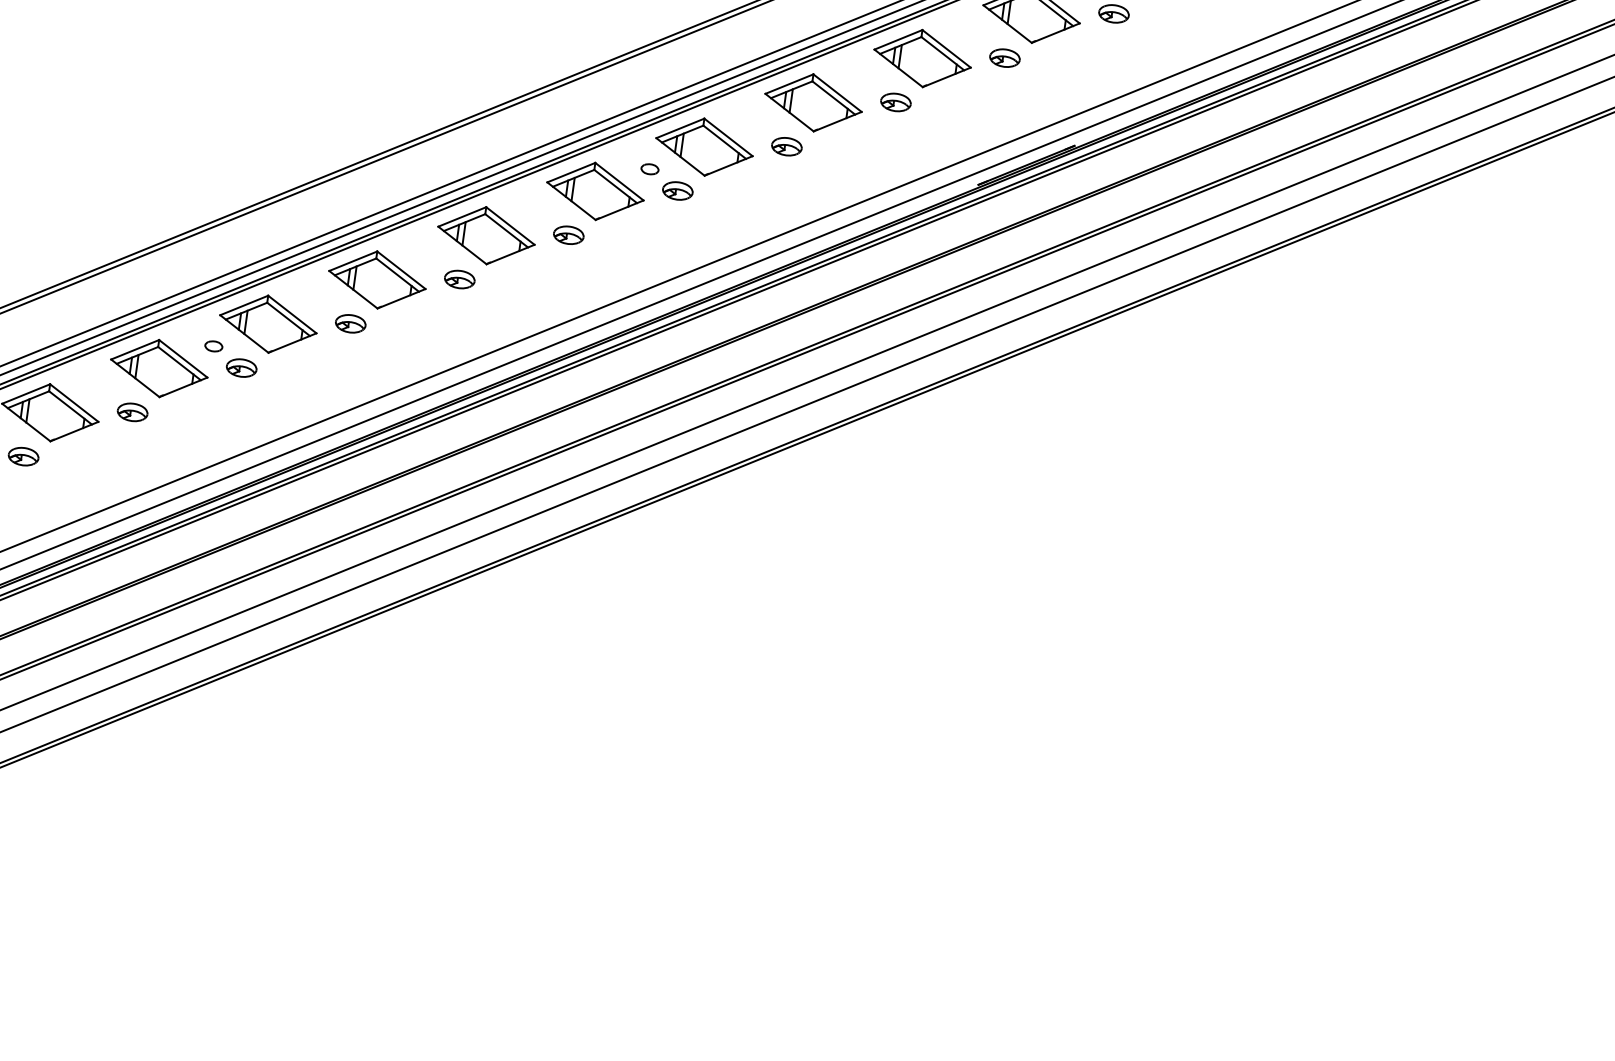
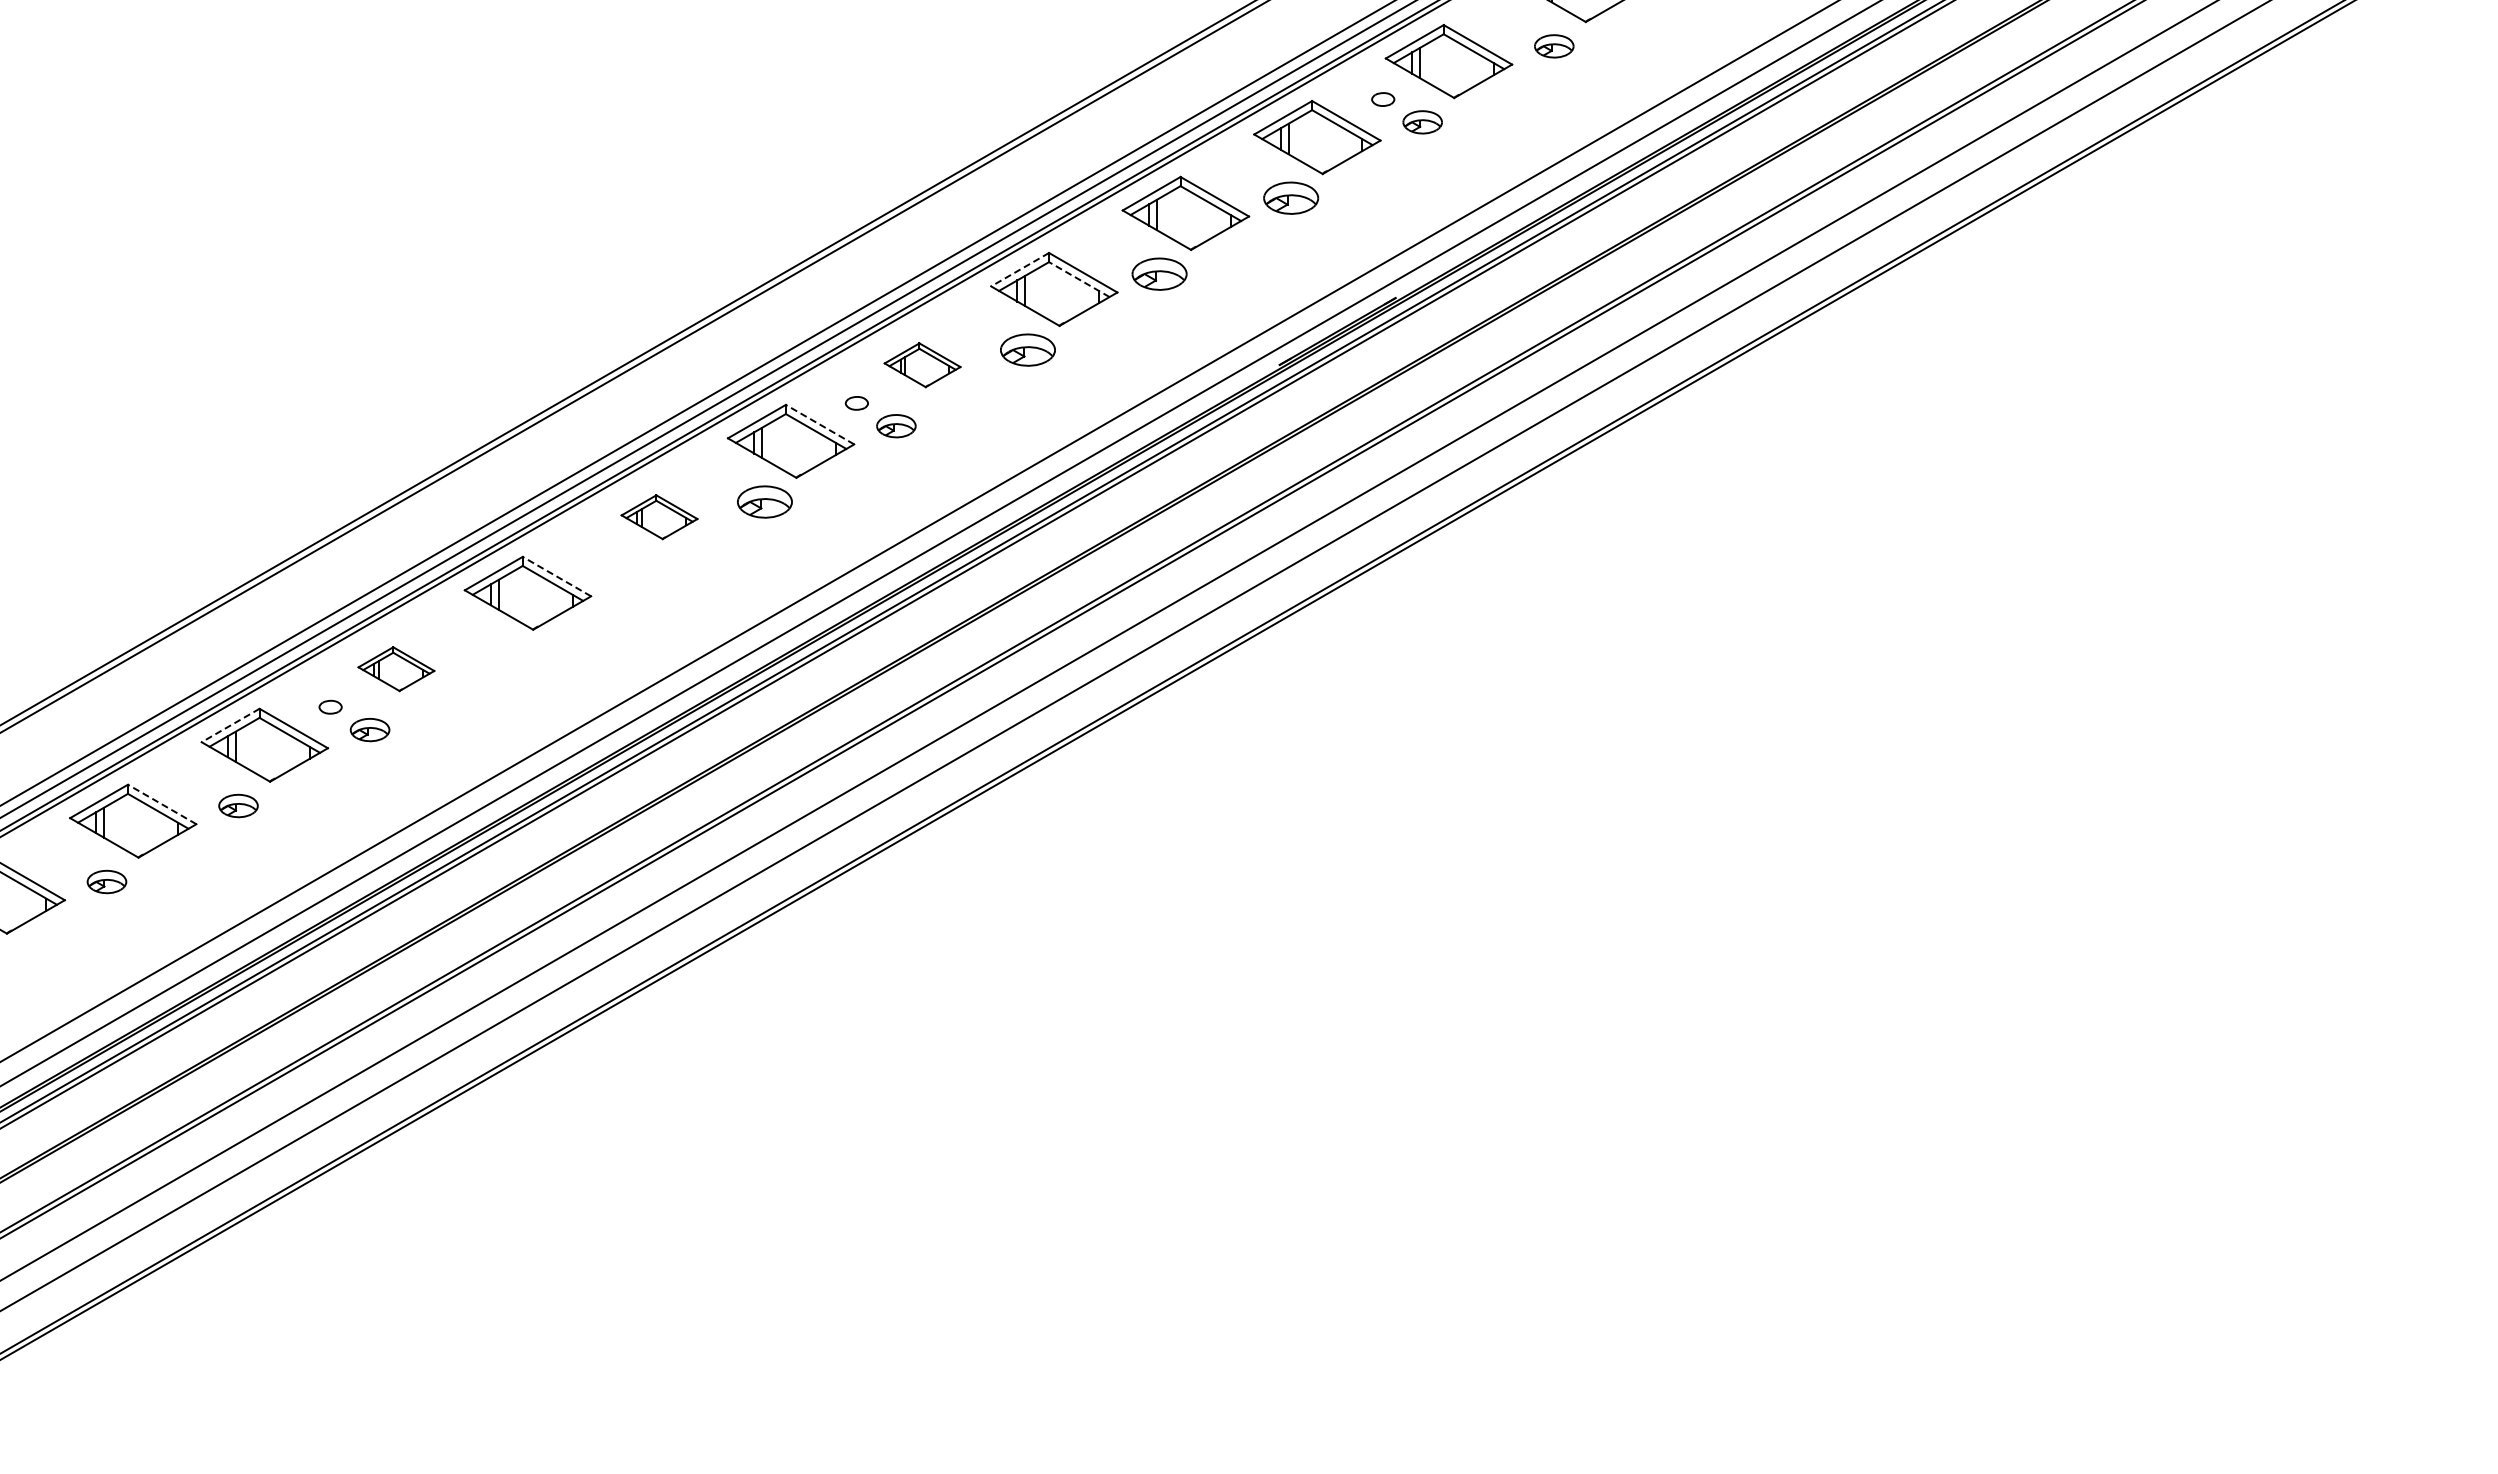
part: (1004, 58) -> (1290, 198), size x1.4
line: (788, 83) -> (1019, 269), solid -> dashed
line: (833, 97) -> (1079, 279), solid -> dashed
part: (895, 102) -> (1159, 274), size x1.4
part: (704, 146) -> (922, 364), size x0.6
part: (786, 146) -> (1027, 350), size x1.4
line: (619, 181) -> (819, 424), solid -> dashed
part: (486, 235) -> (659, 516), size x0.6
part: (568, 235) -> (764, 502), size x1.4
line: (401, 270) -> (556, 576), solid -> dashed
part: (459, 279) -> (633, 578), removed
part: (268, 323) -> (396, 668), size x0.6
part: (350, 324) -> (501, 654), removed
line: (135, 349) -> (230, 725), solid -> dashed
line: (74, 403) -> (162, 804), solid -> dashed

